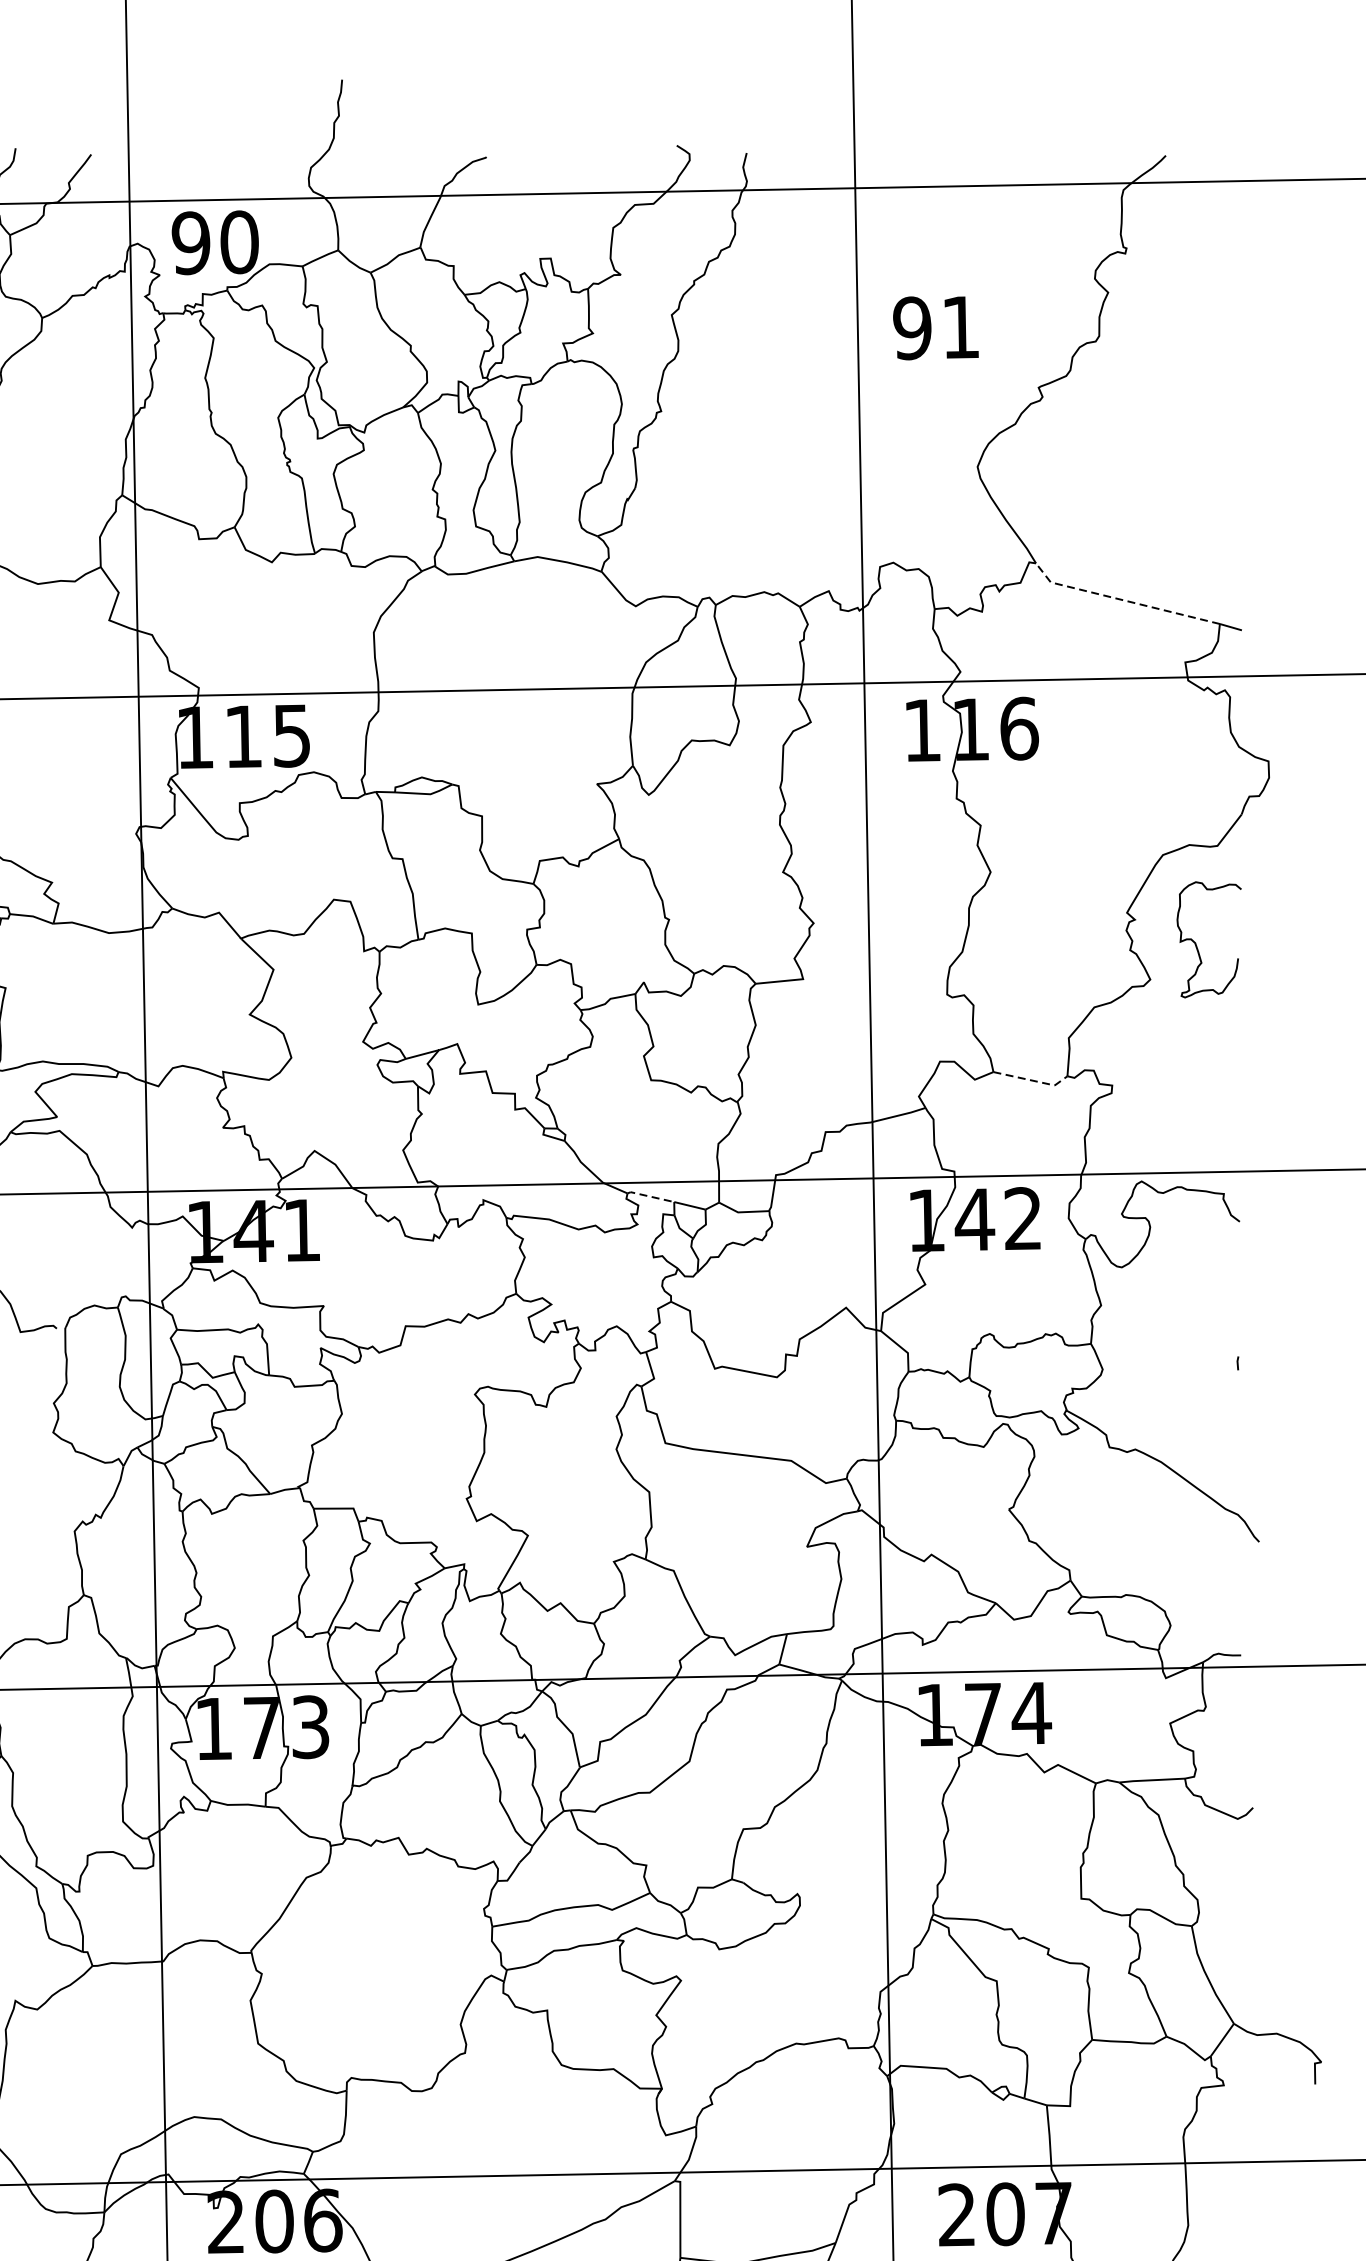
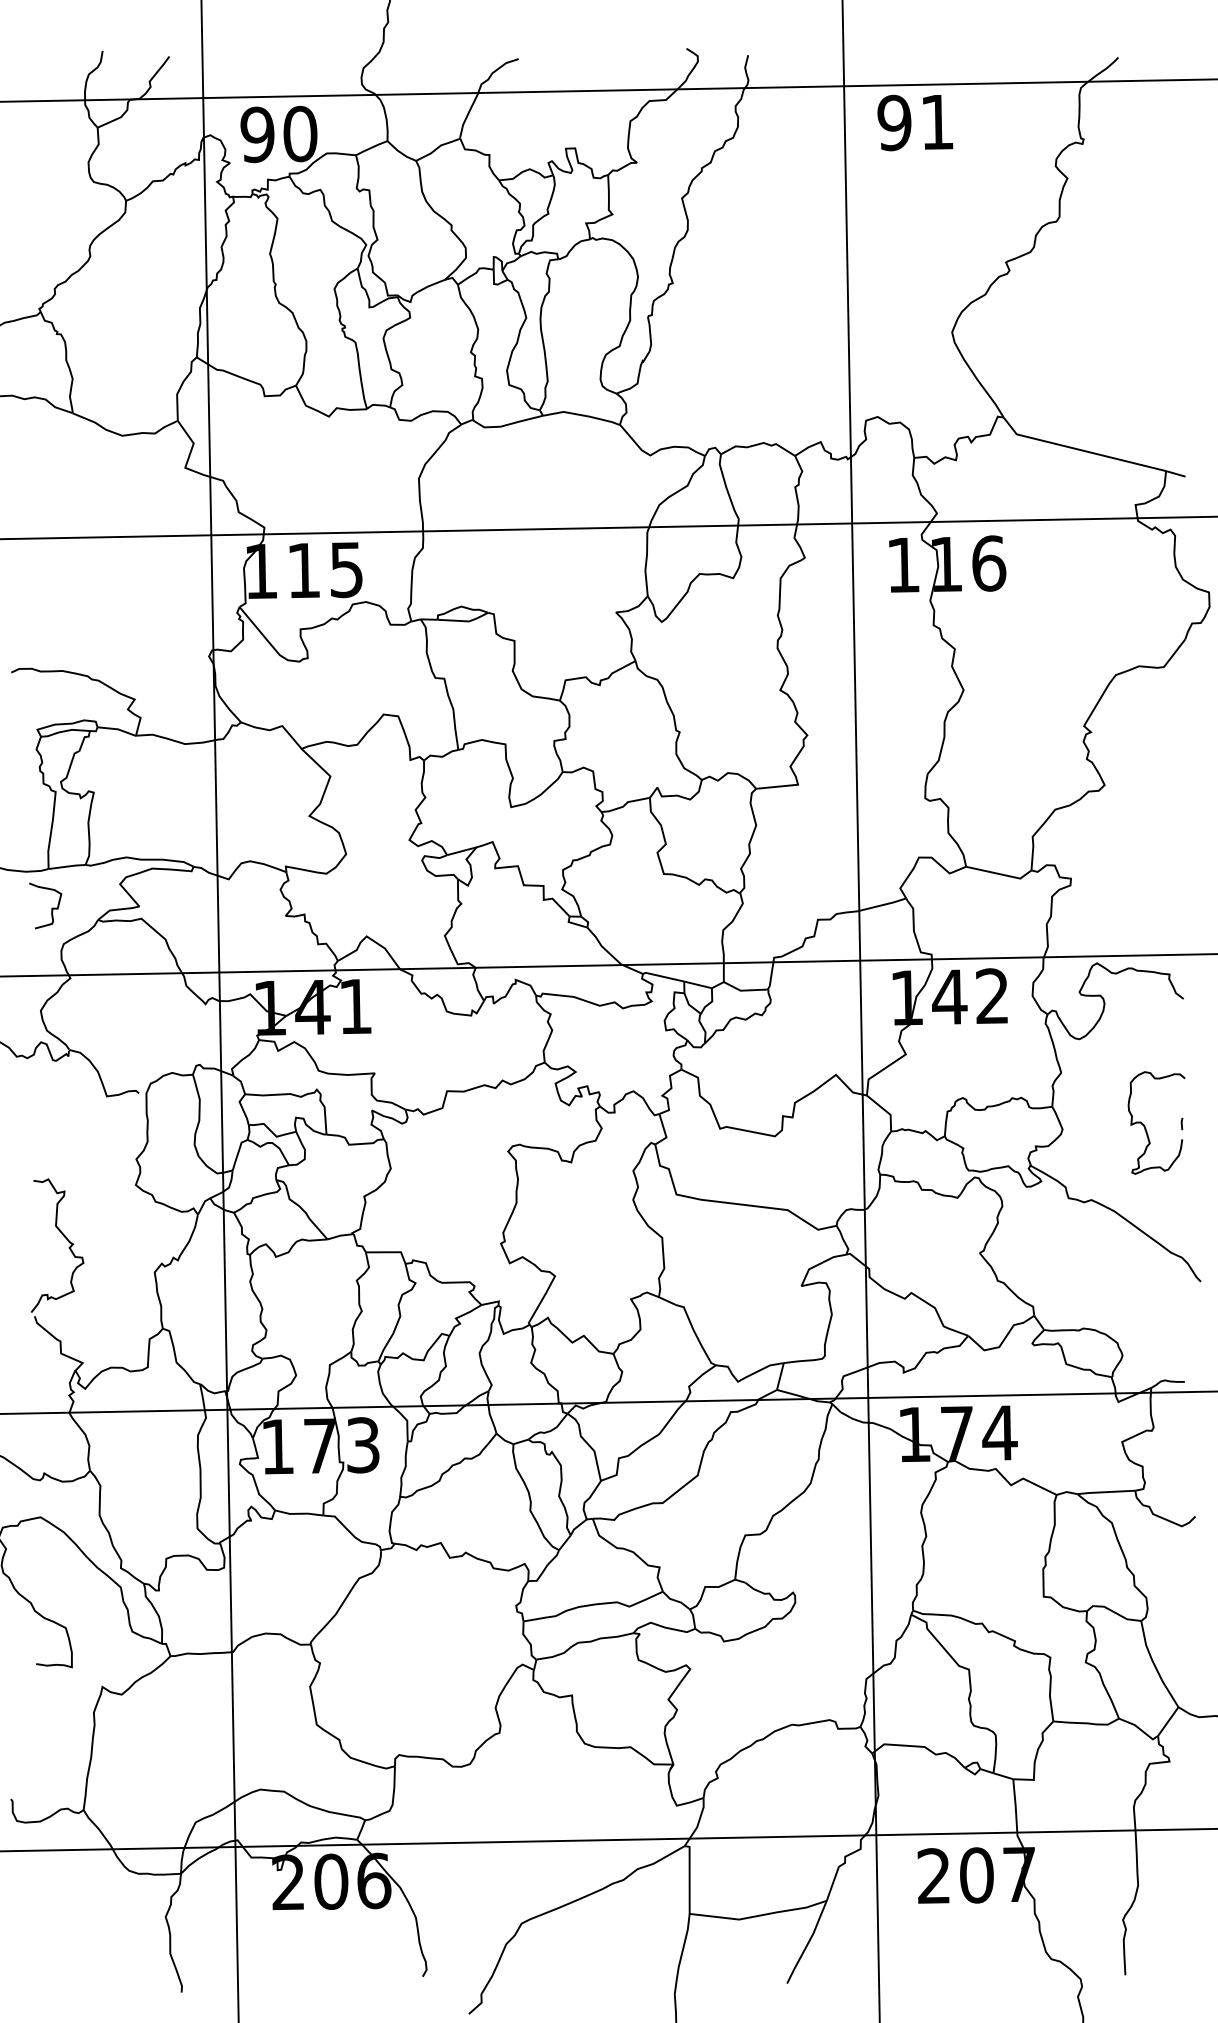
text: (936, 327) -> (915, 122), moved
line: (1121, 599) -> (1079, 449), dashed -> solid
curve: (1196, 942) -> (1145, 1125), moved
line: (1032, 1080) -> (1000, 874), dashed -> solid
line: (650, 1196) -> (663, 976), dashed -> solid

